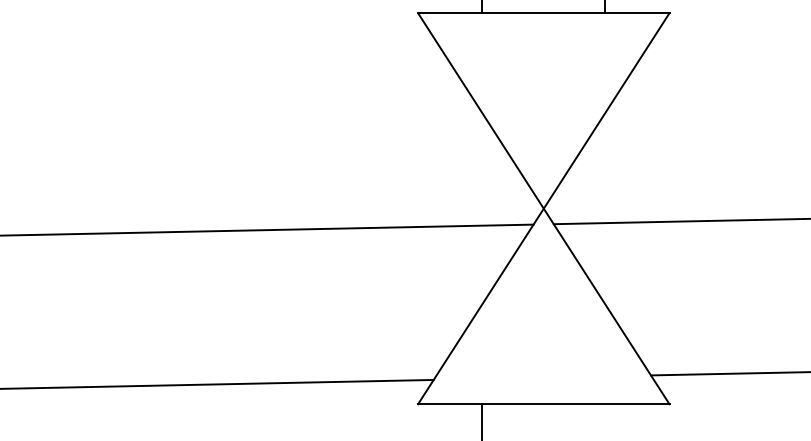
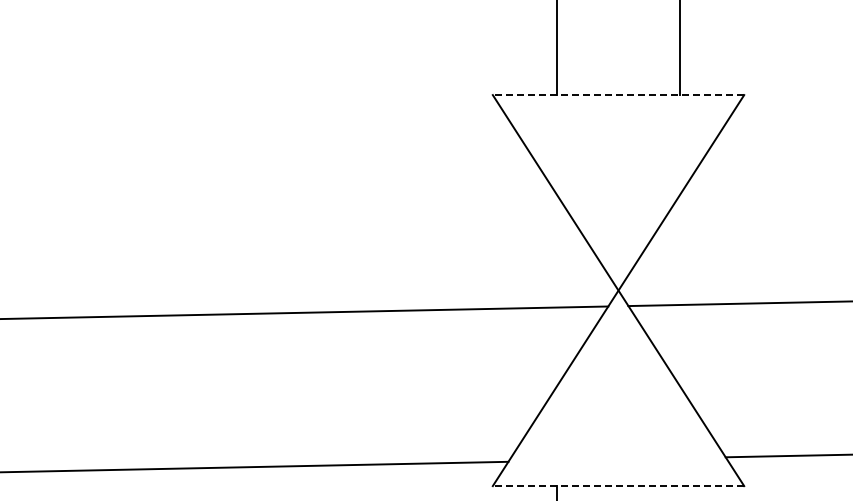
line: (543, 13) -> (618, 95), solid -> dashed
line: (543, 404) -> (618, 486), solid -> dashed

